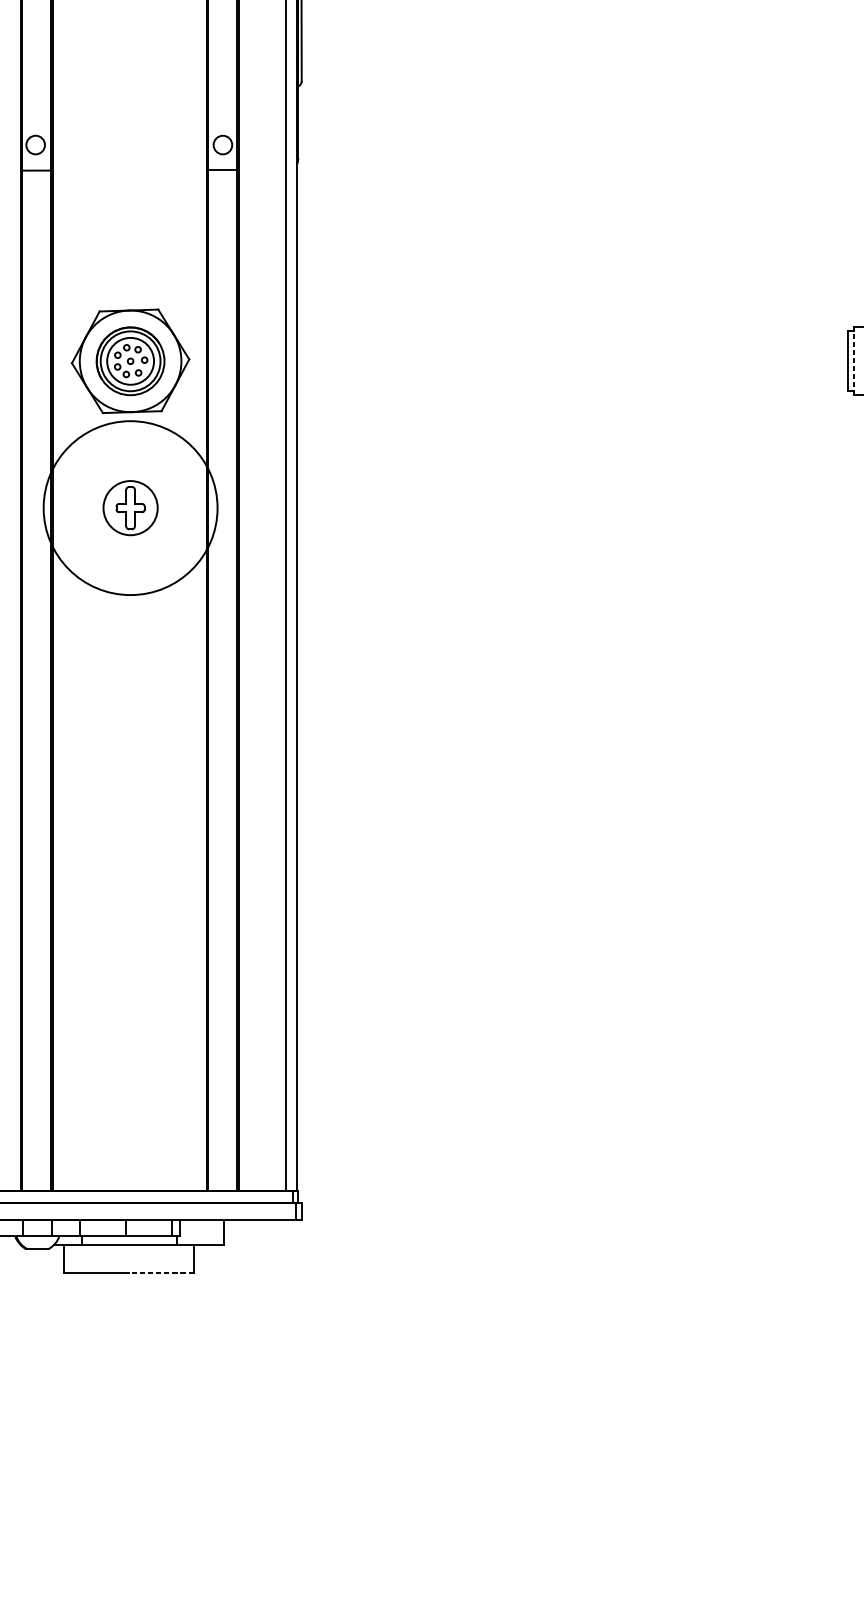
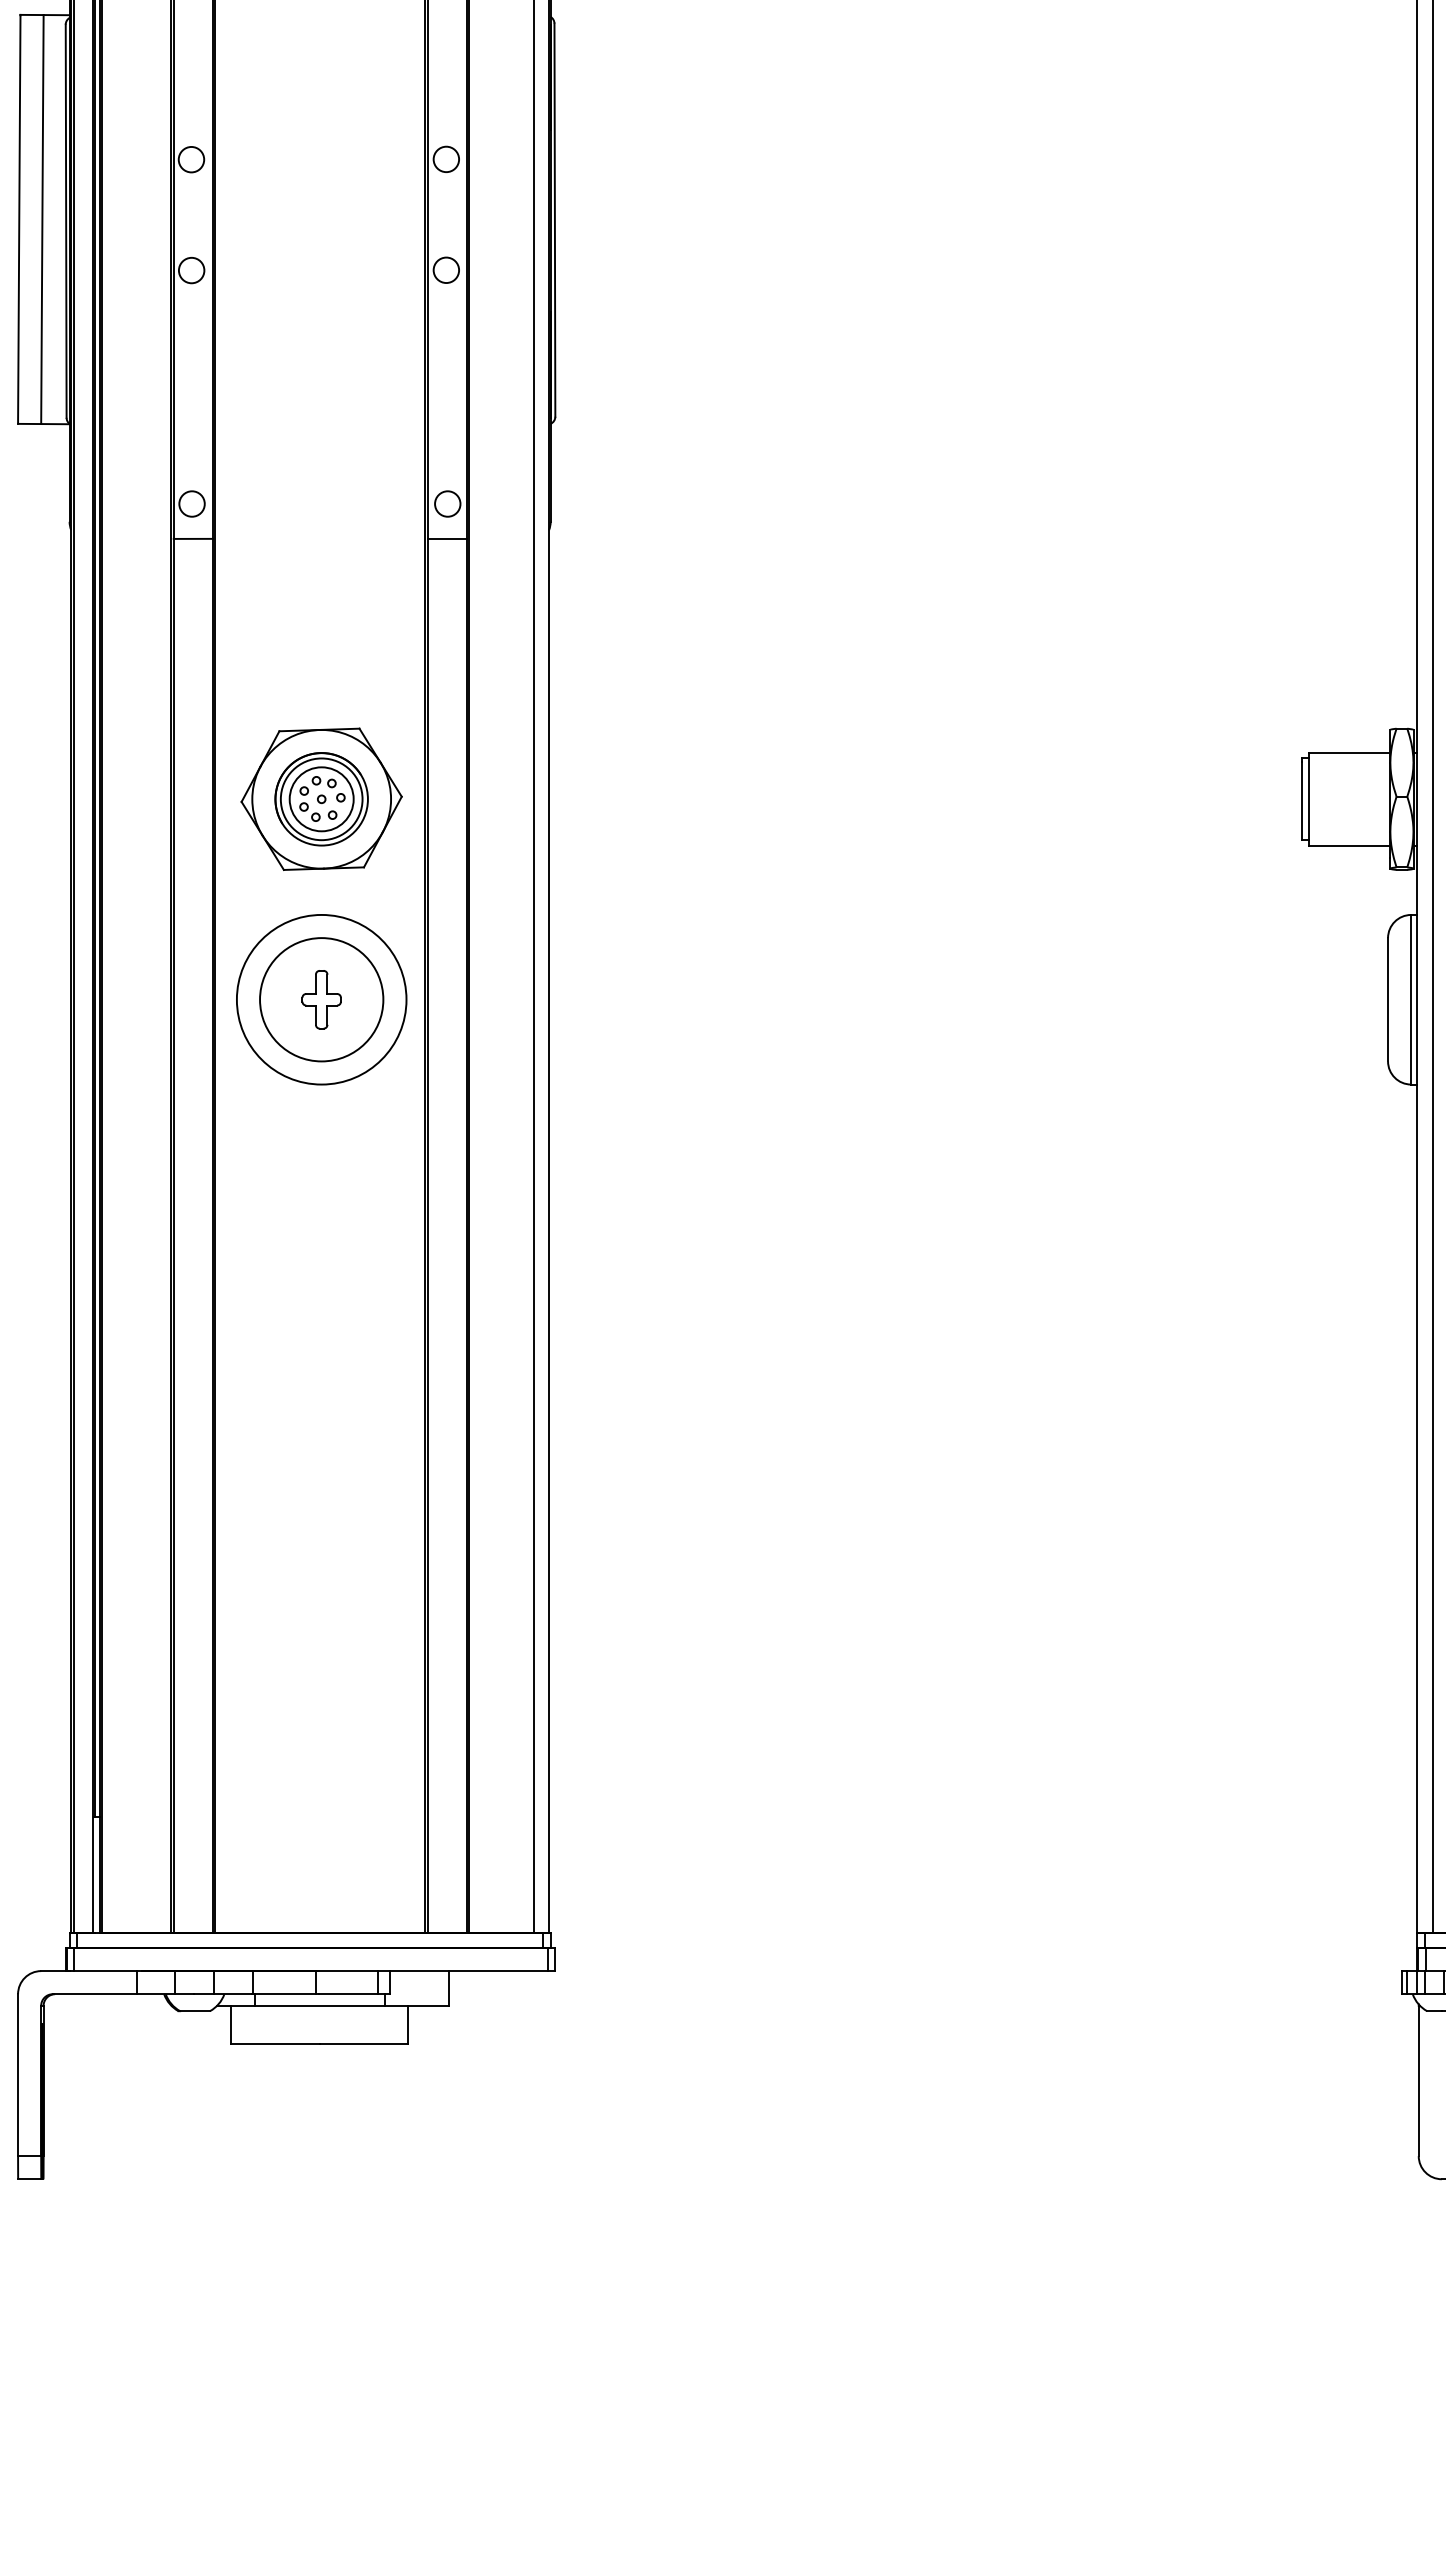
line: (854, 362) -> (1309, 801), dashed -> solid
circle: (130, 507) -> (321, 999), size x0.71
circle: (130, 507) -> (321, 999), size x1.67
line: (161, 1273) -> (363, 2044), dashed -> solid

